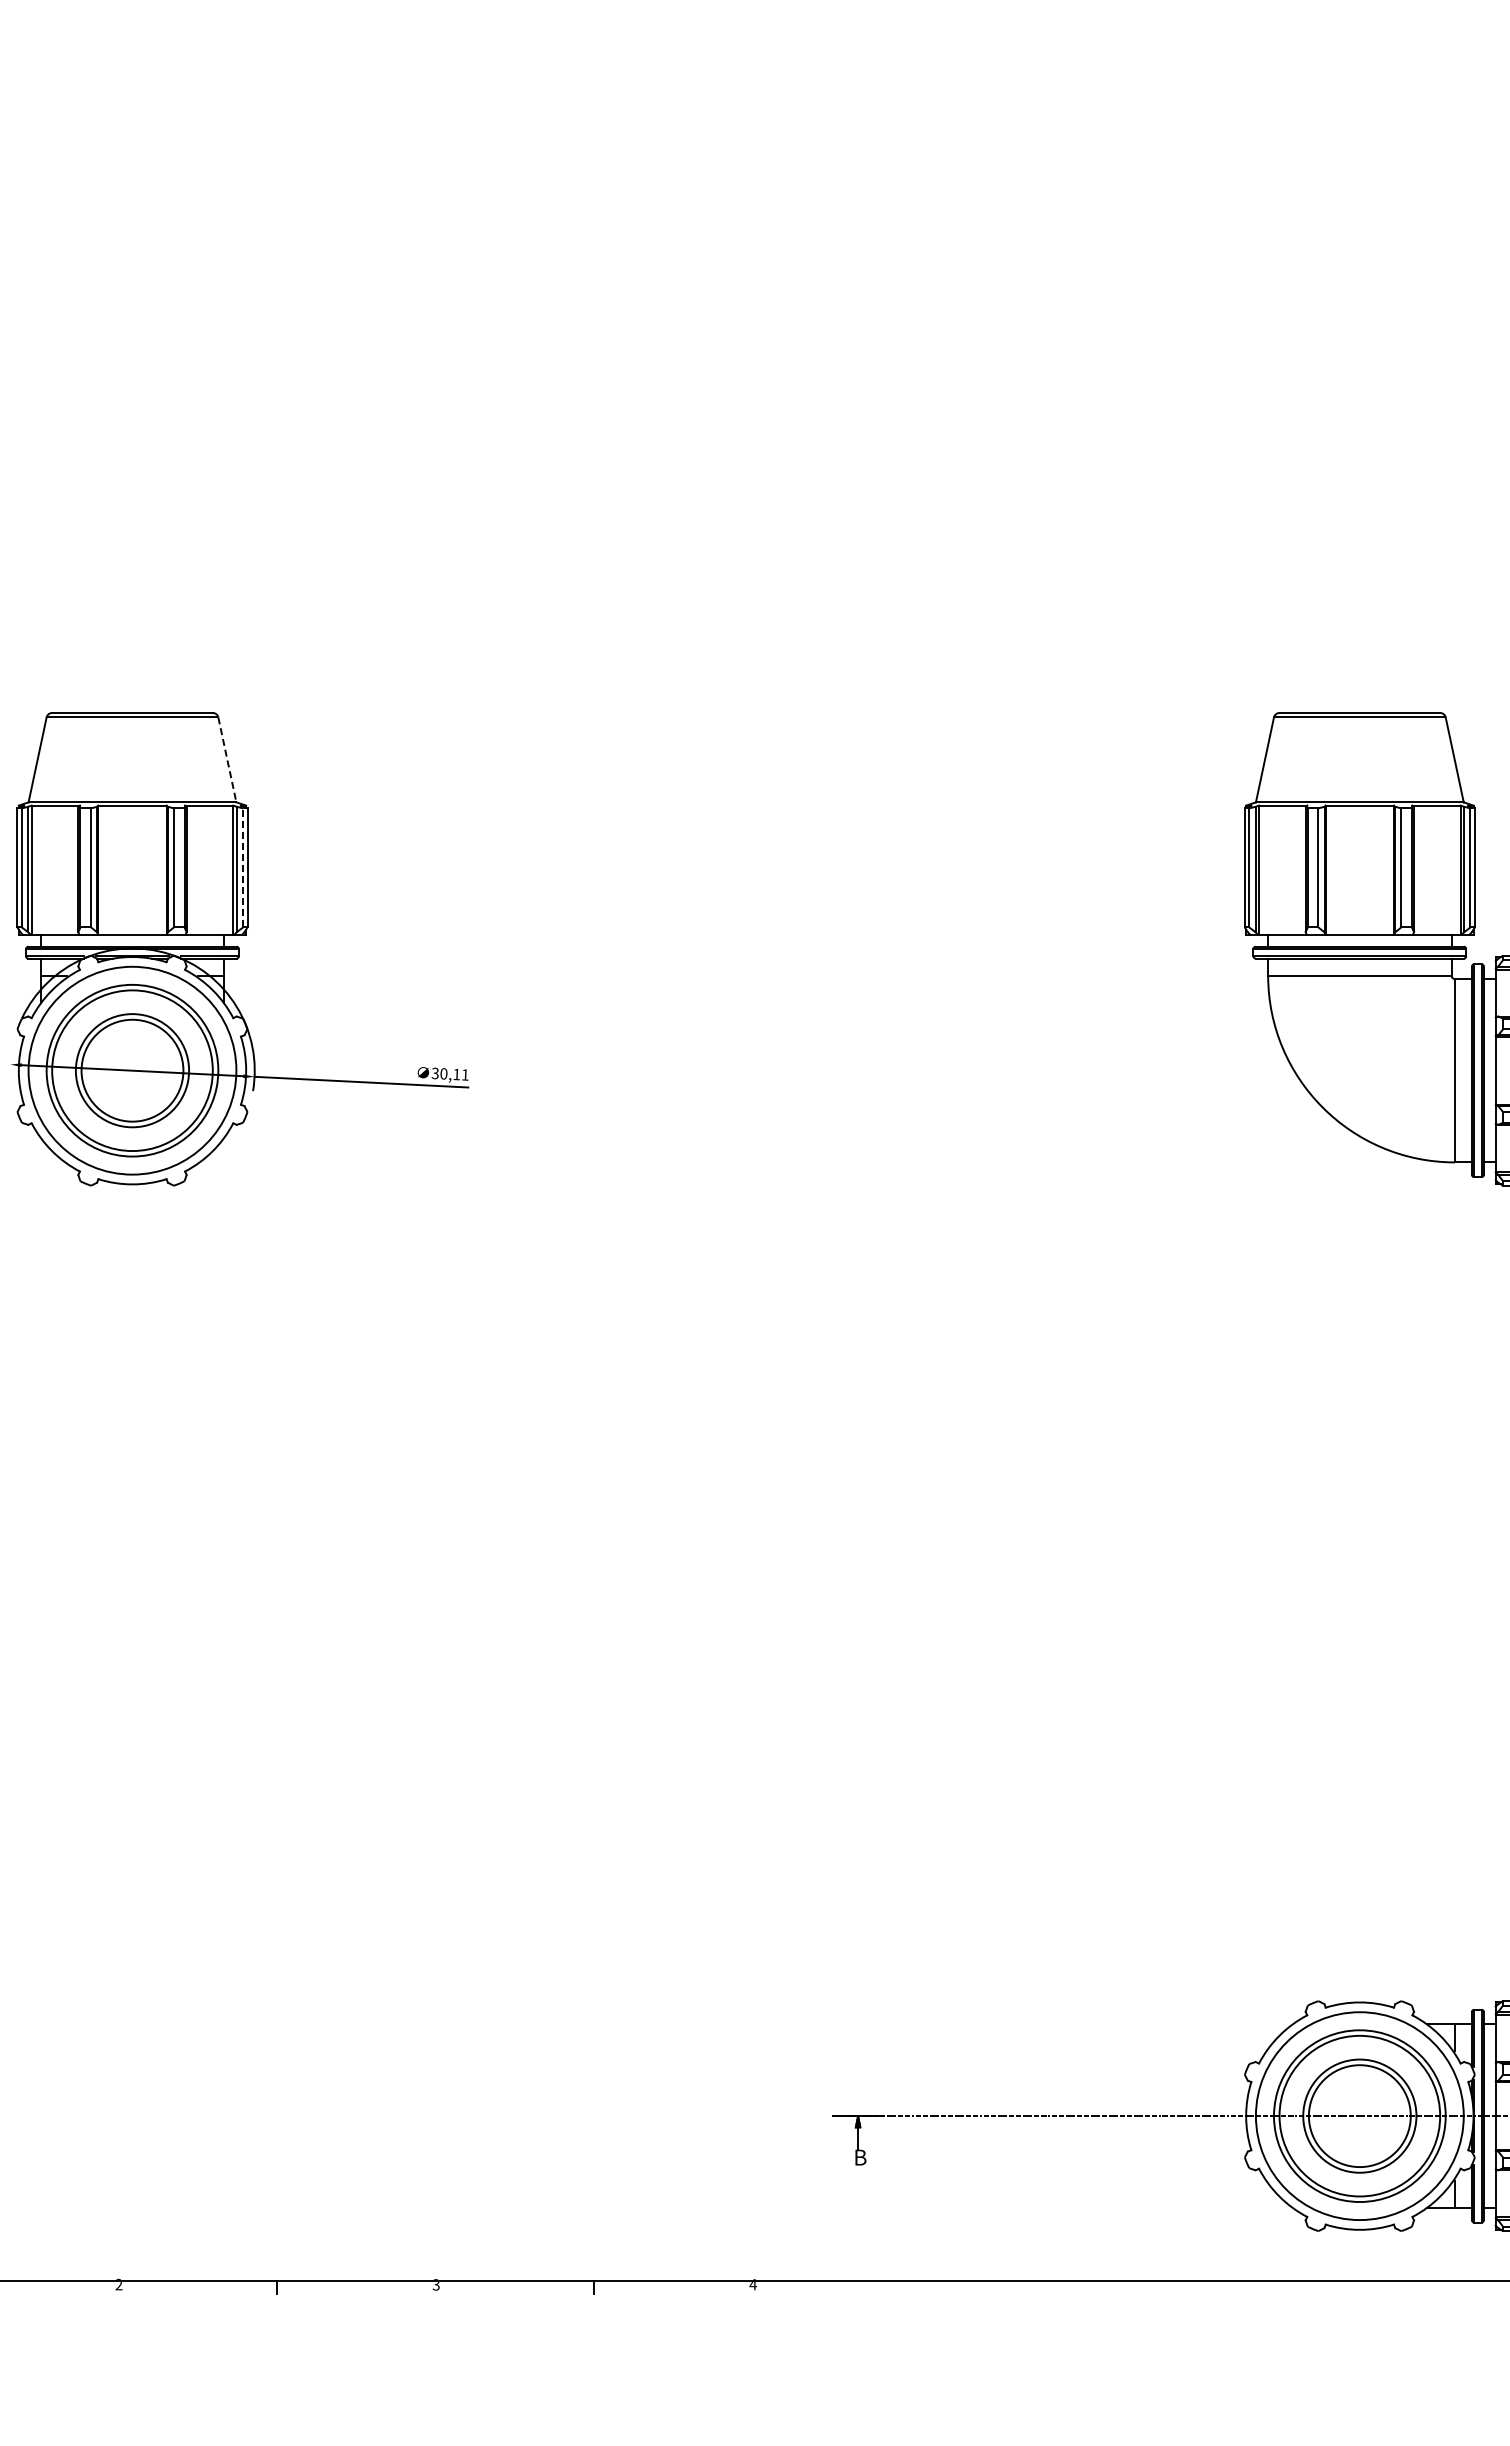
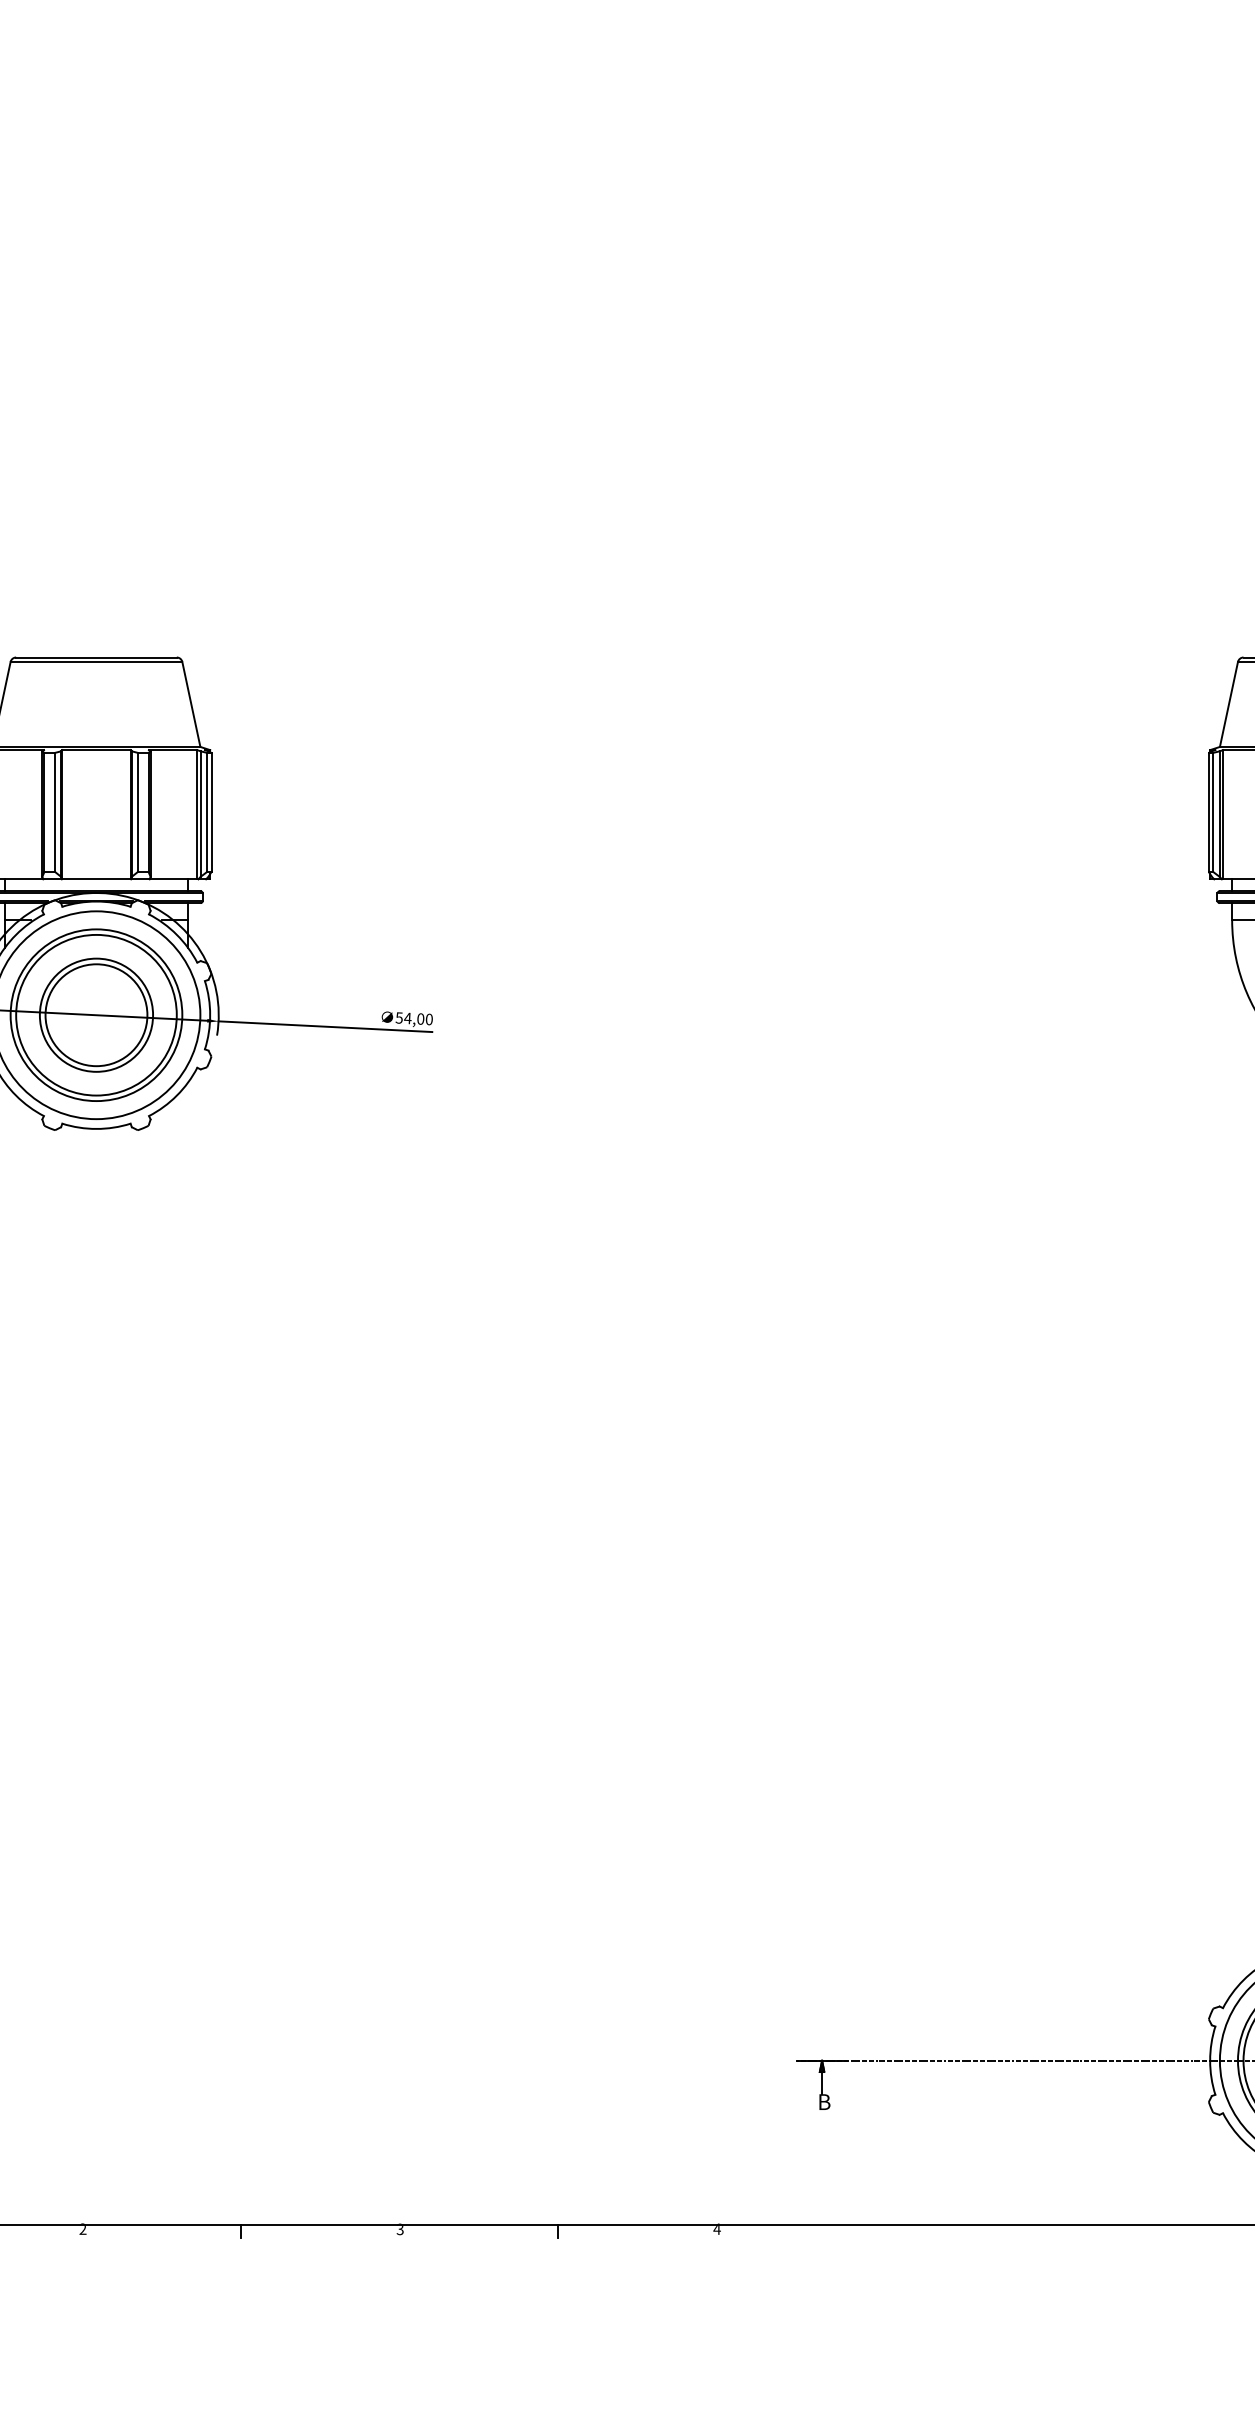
line: (227, 760) -> (191, 705), dashed -> solid
line: (243, 867) -> (207, 812), dashed -> solid
text: (450, 1073) -> (414, 1018), 30,11 -> 54,00

